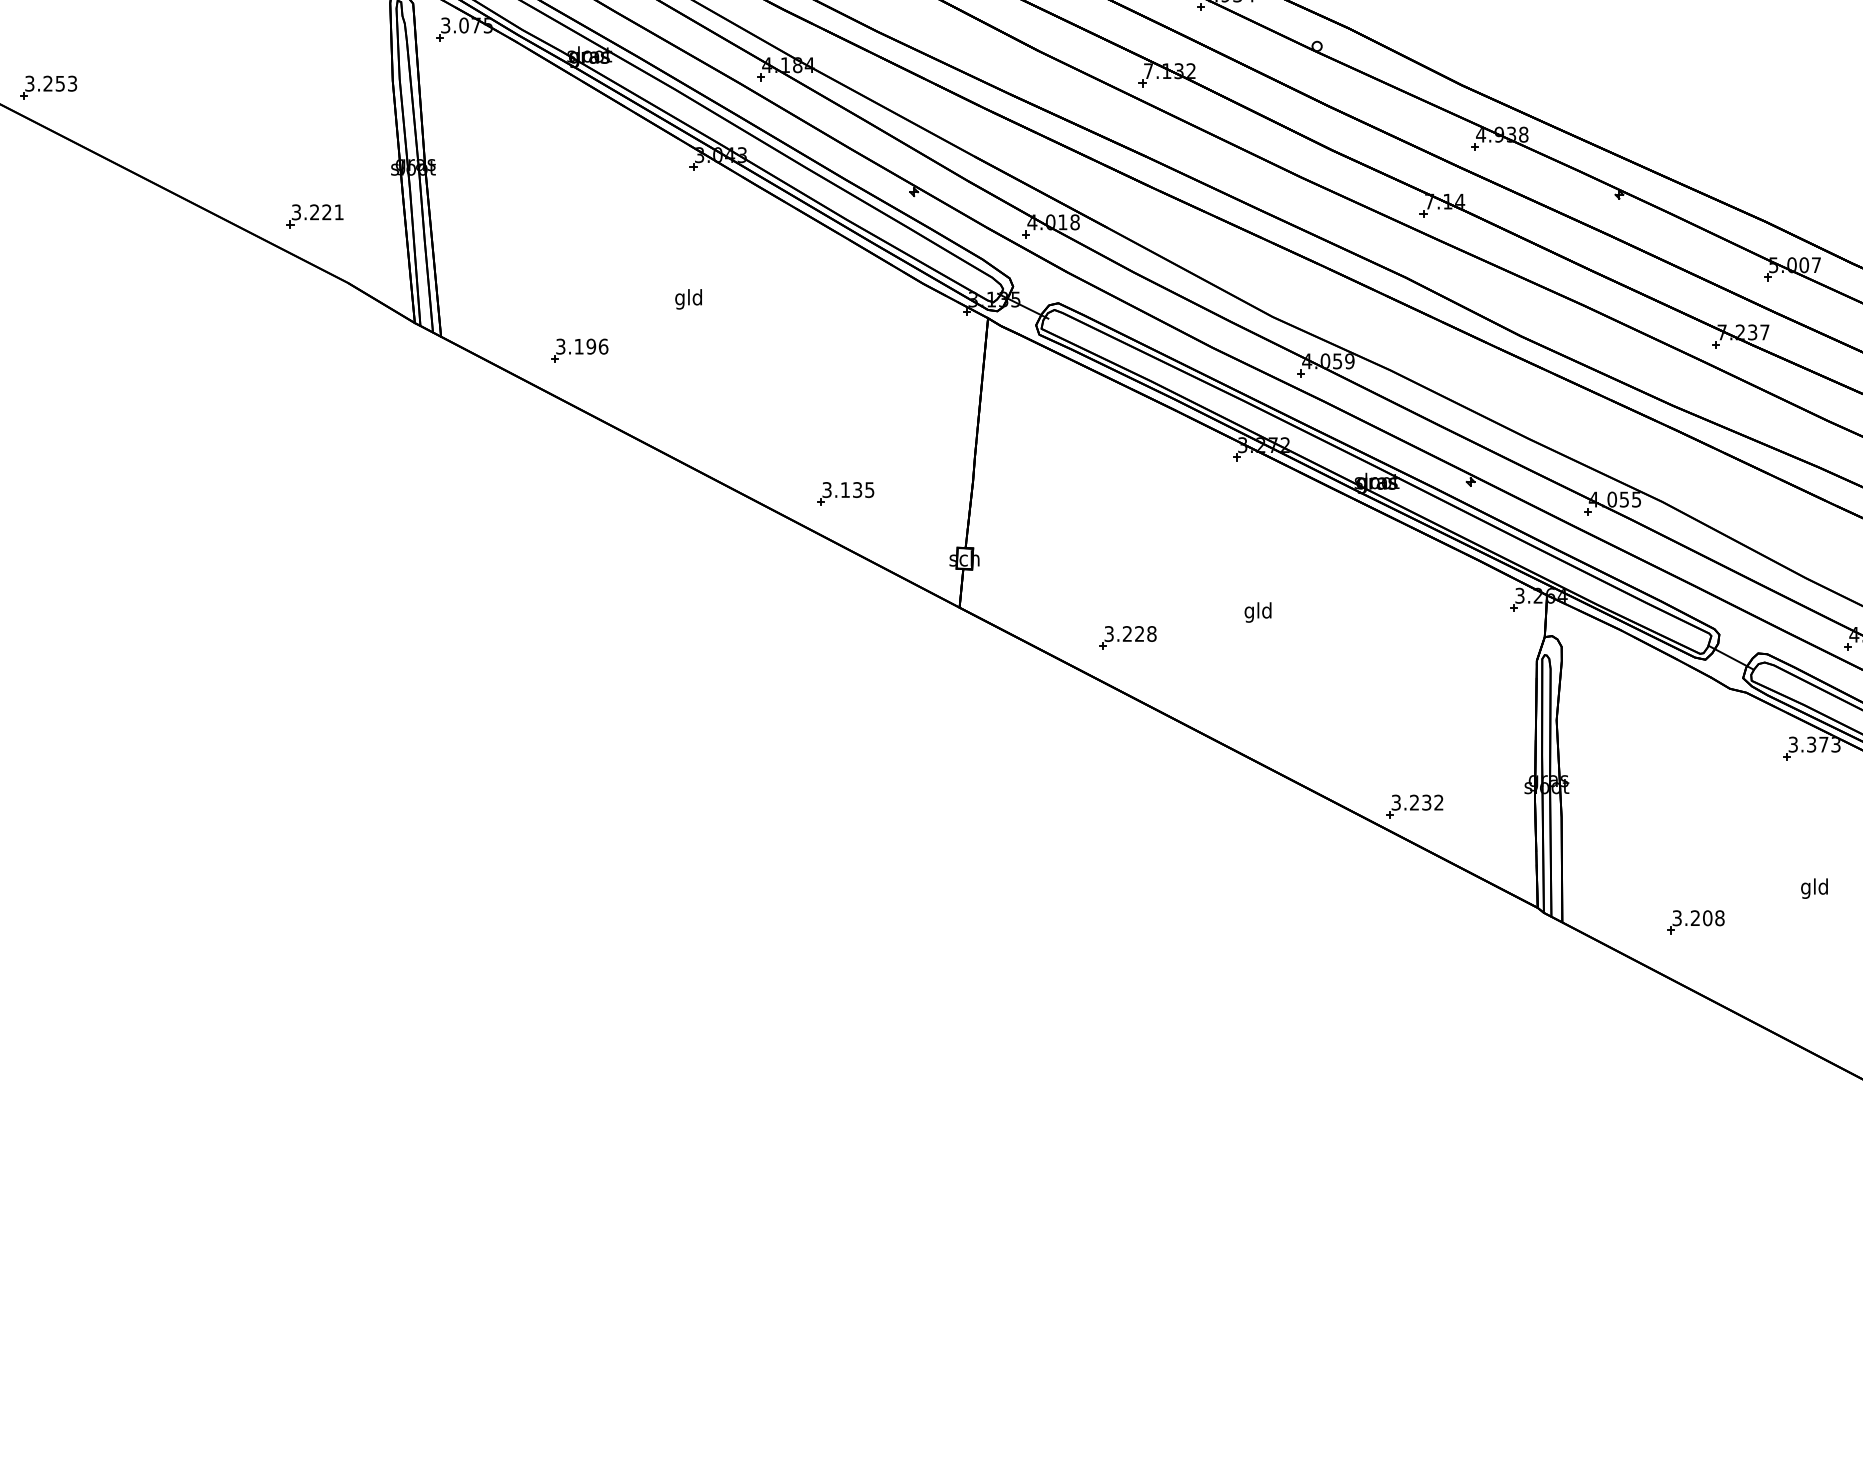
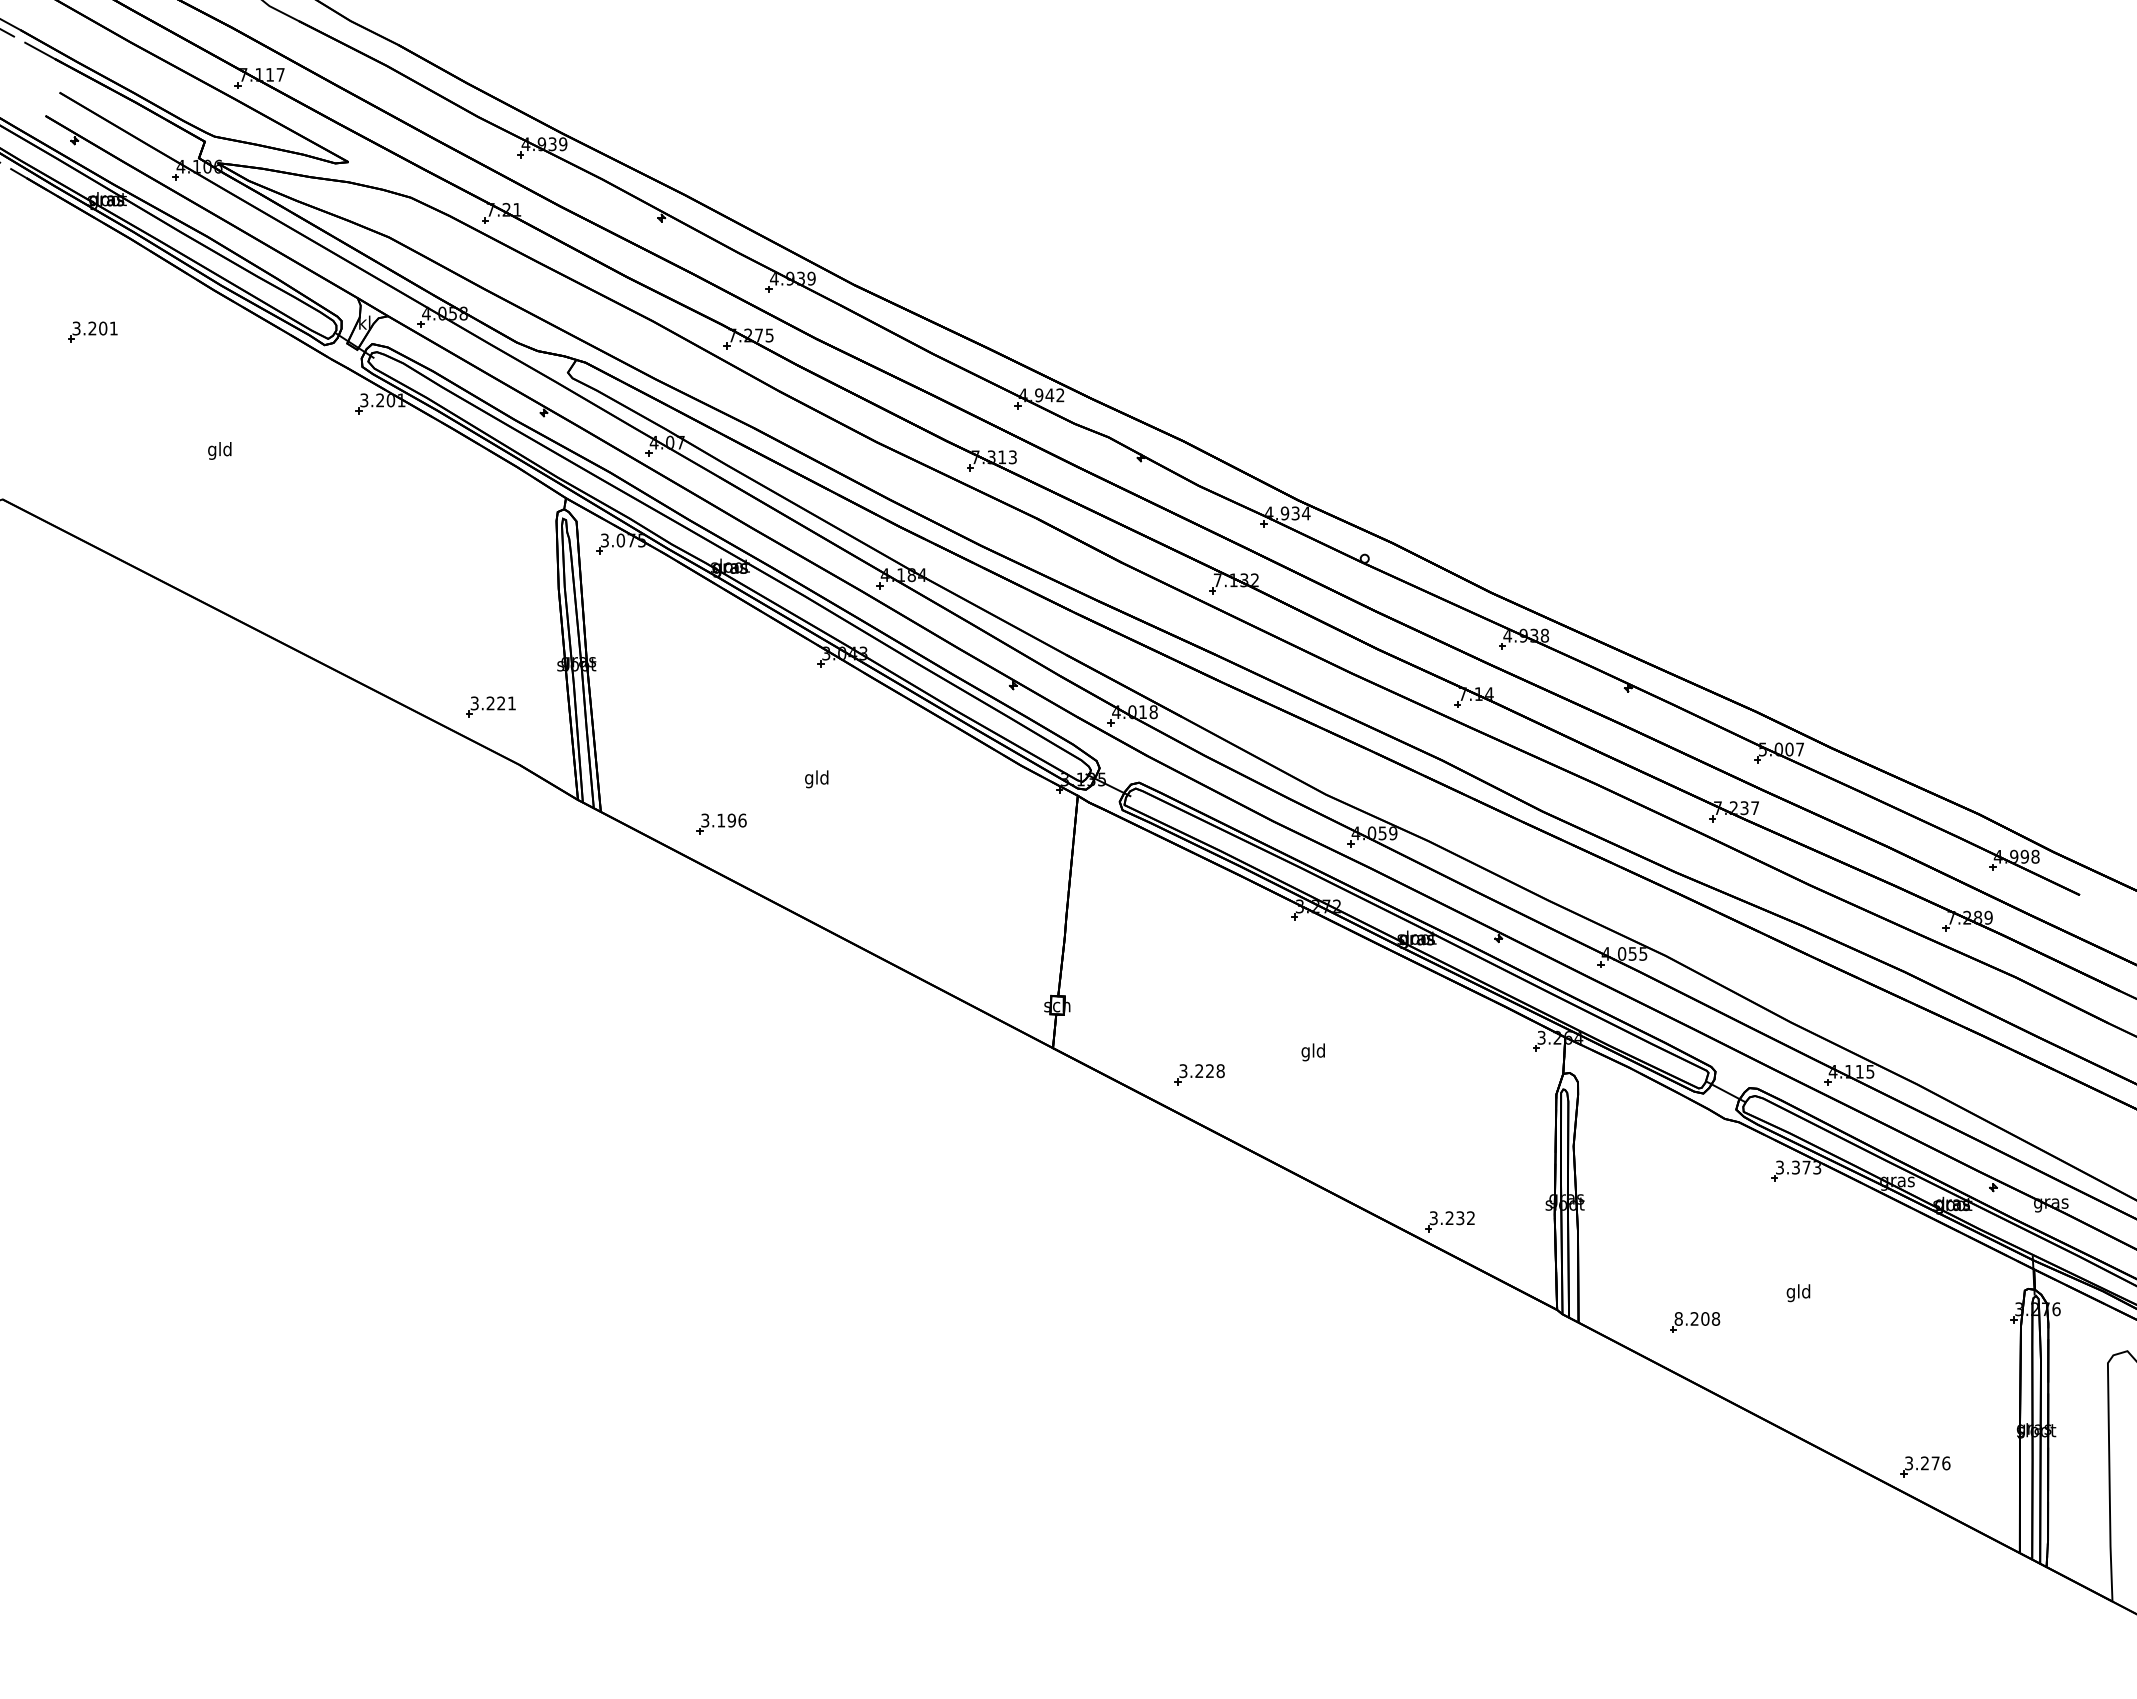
part: (48, 87) -> (258, 594), removed
part: (845, 493) -> (953, 948), removed
text: (1676, 917) -> (1678, 1318), 3.208 -> 8.208

